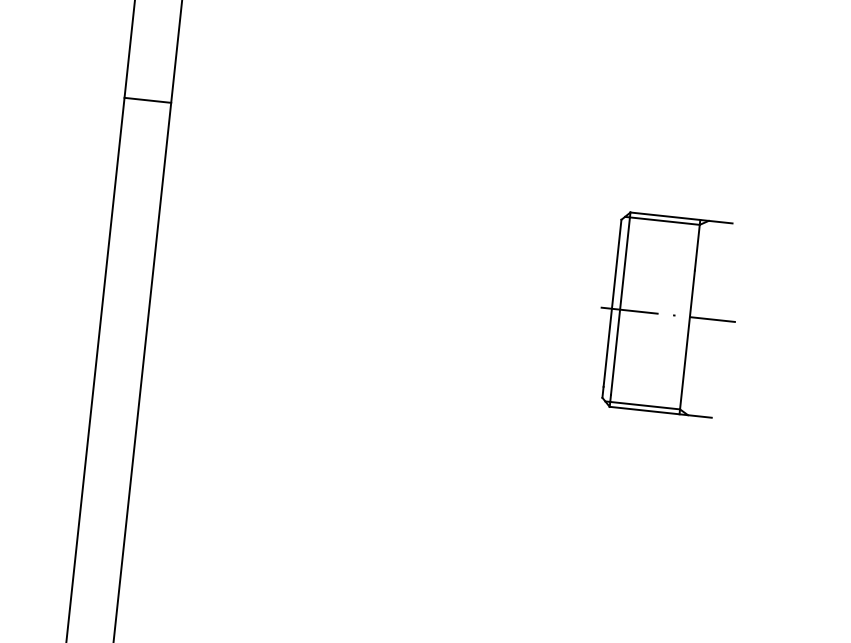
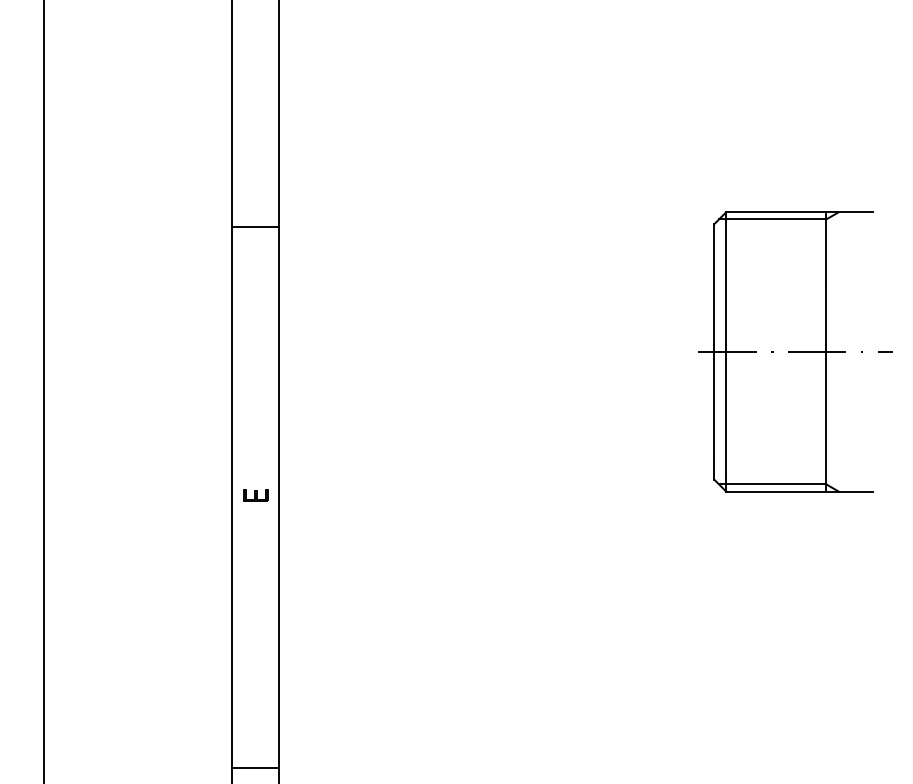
line: (147, 99) -> (254, 226), moved
part: (668, 314) -> (795, 351), size x1.43
part: (116, 400) -> (255, 495), added

